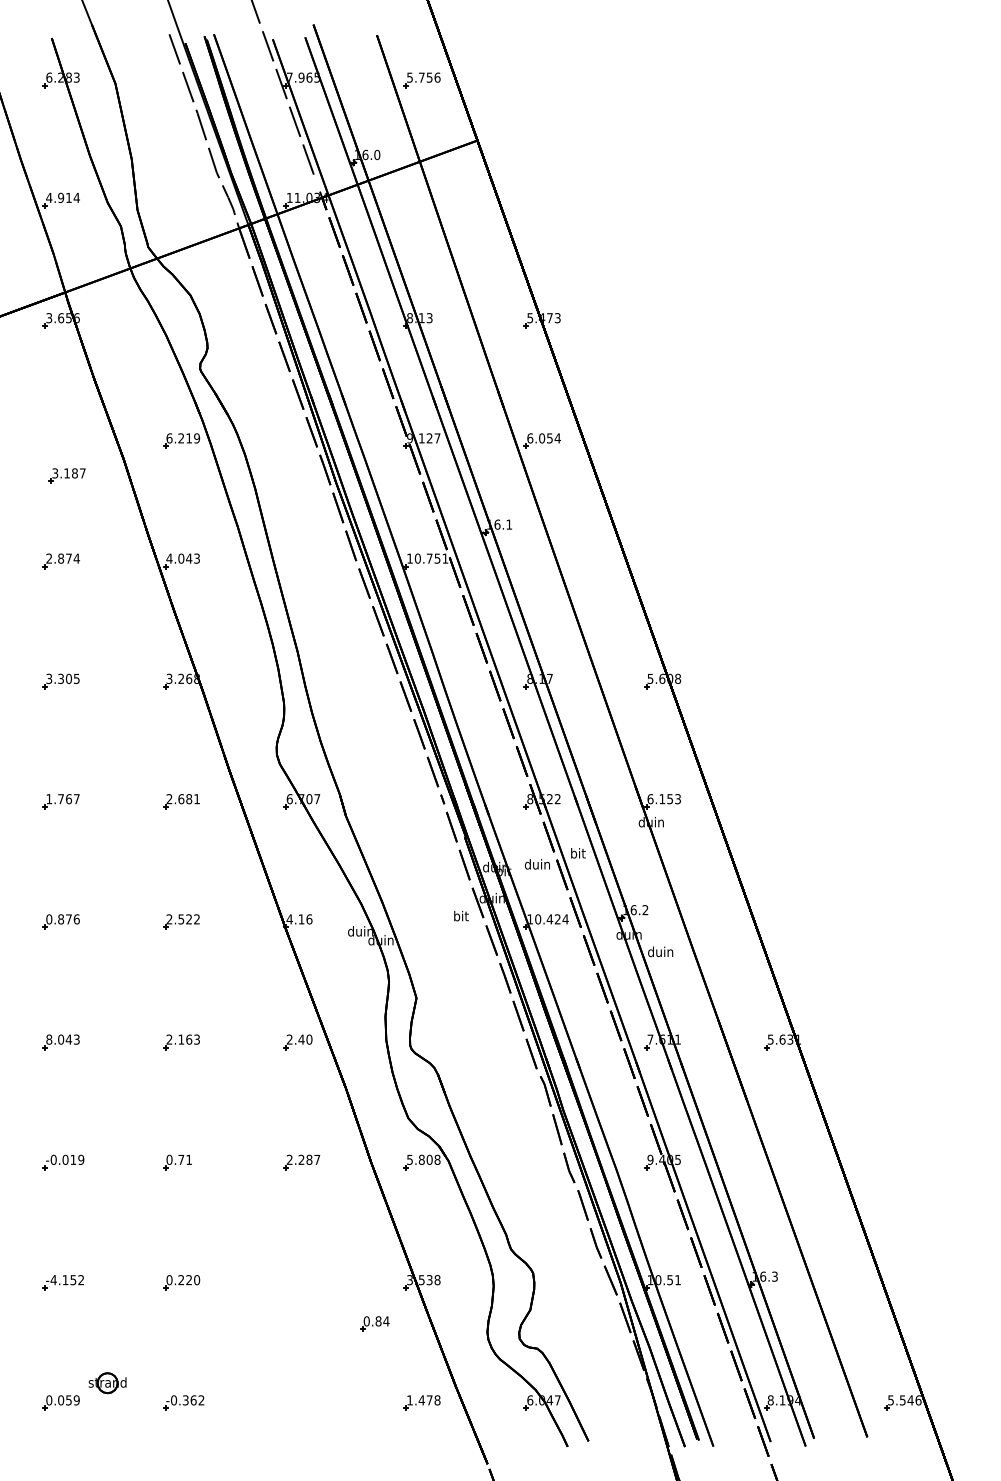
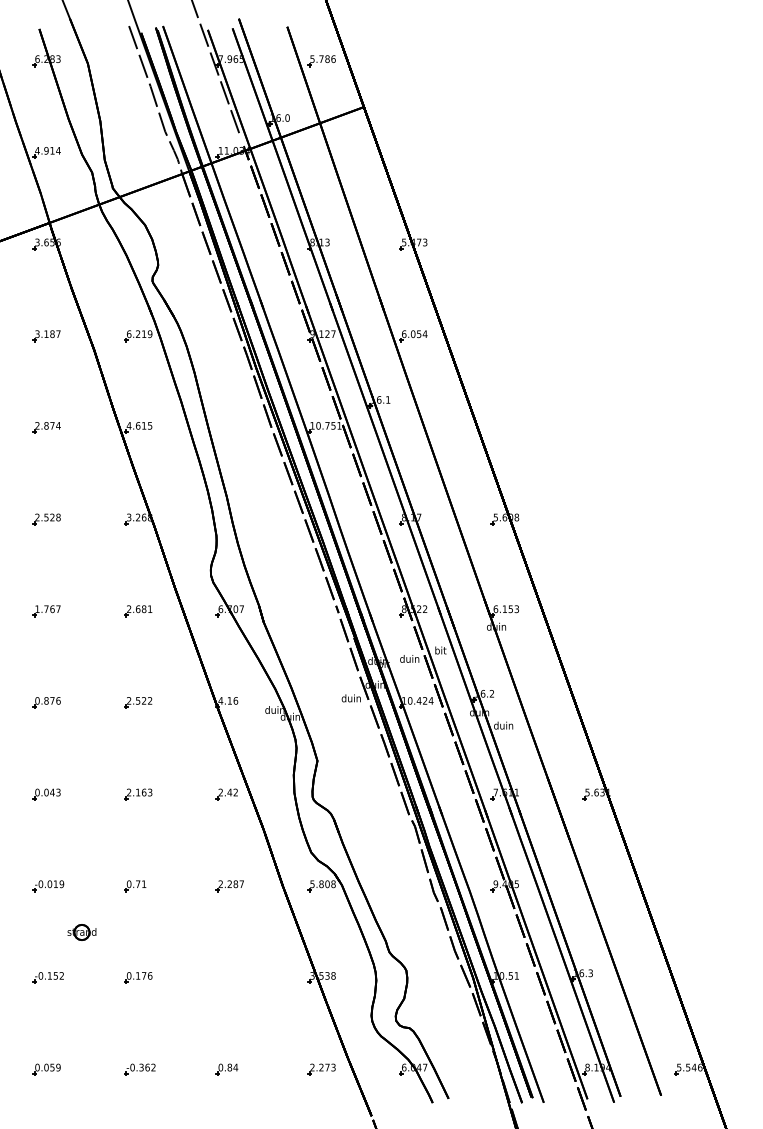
text: (429, 77) -> (327, 59), 5.756 -> 5.786
part: (66, 475) -> (46, 335), moved
text: (188, 558) -> (143, 425), 4.043 -> 4.615
text: (62, 678) -> (47, 517), 3.305 -> 2.528
text: (460, 915) -> (351, 697), bit -> duin
text: (49, 1039) -> (37, 792), 8.043 -> 0.043
text: (309, 1039) -> (235, 792), 2.40 -> 2.42
text: (53, 1280) -> (40, 976), -4.152 -> -0.152
text: (189, 1280) -> (144, 976), 0.220 -> 0.176
part: (374, 1323) -> (226, 1069), moved
part: (107, 1383) -> (81, 932), moved
text: (423, 1400) -> (322, 1067), 1.478 -> 2.273

